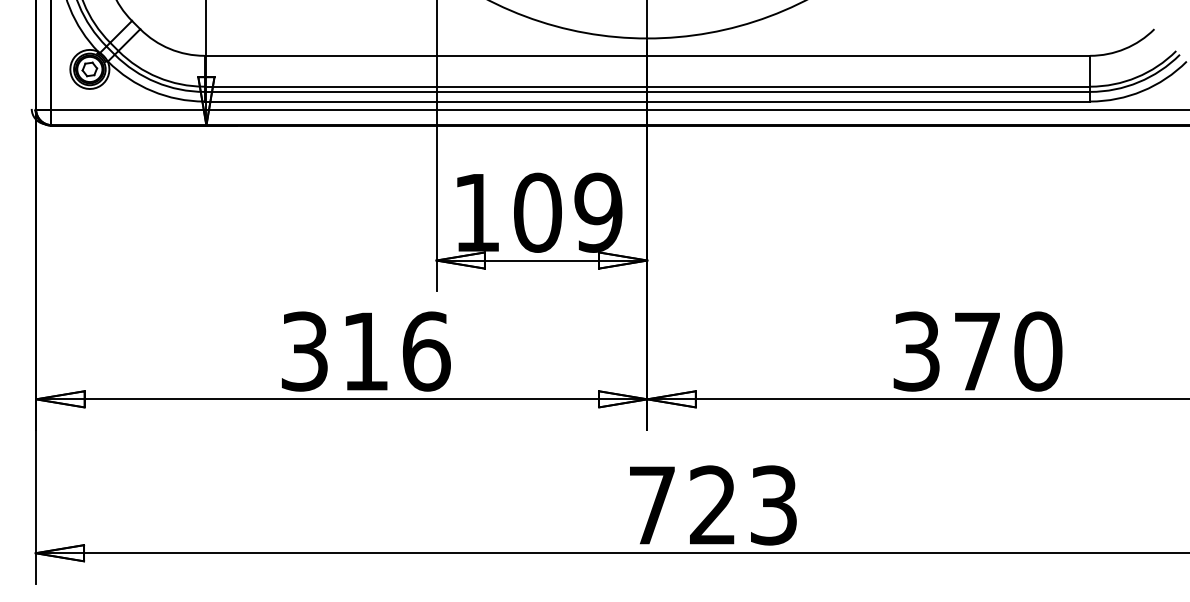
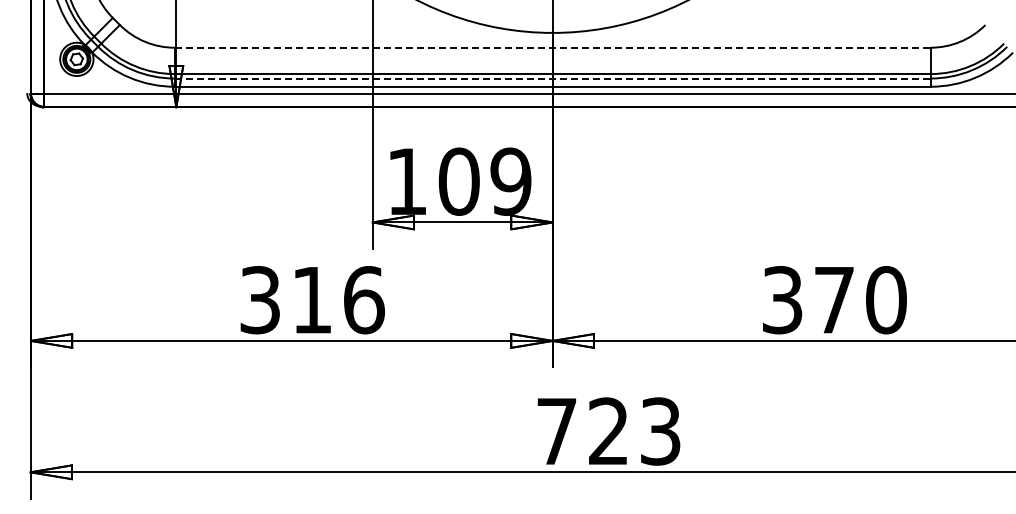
line: (647, 55) -> (552, 47), solid -> dashed
line: (647, 91) -> (552, 78), solid -> dashed

